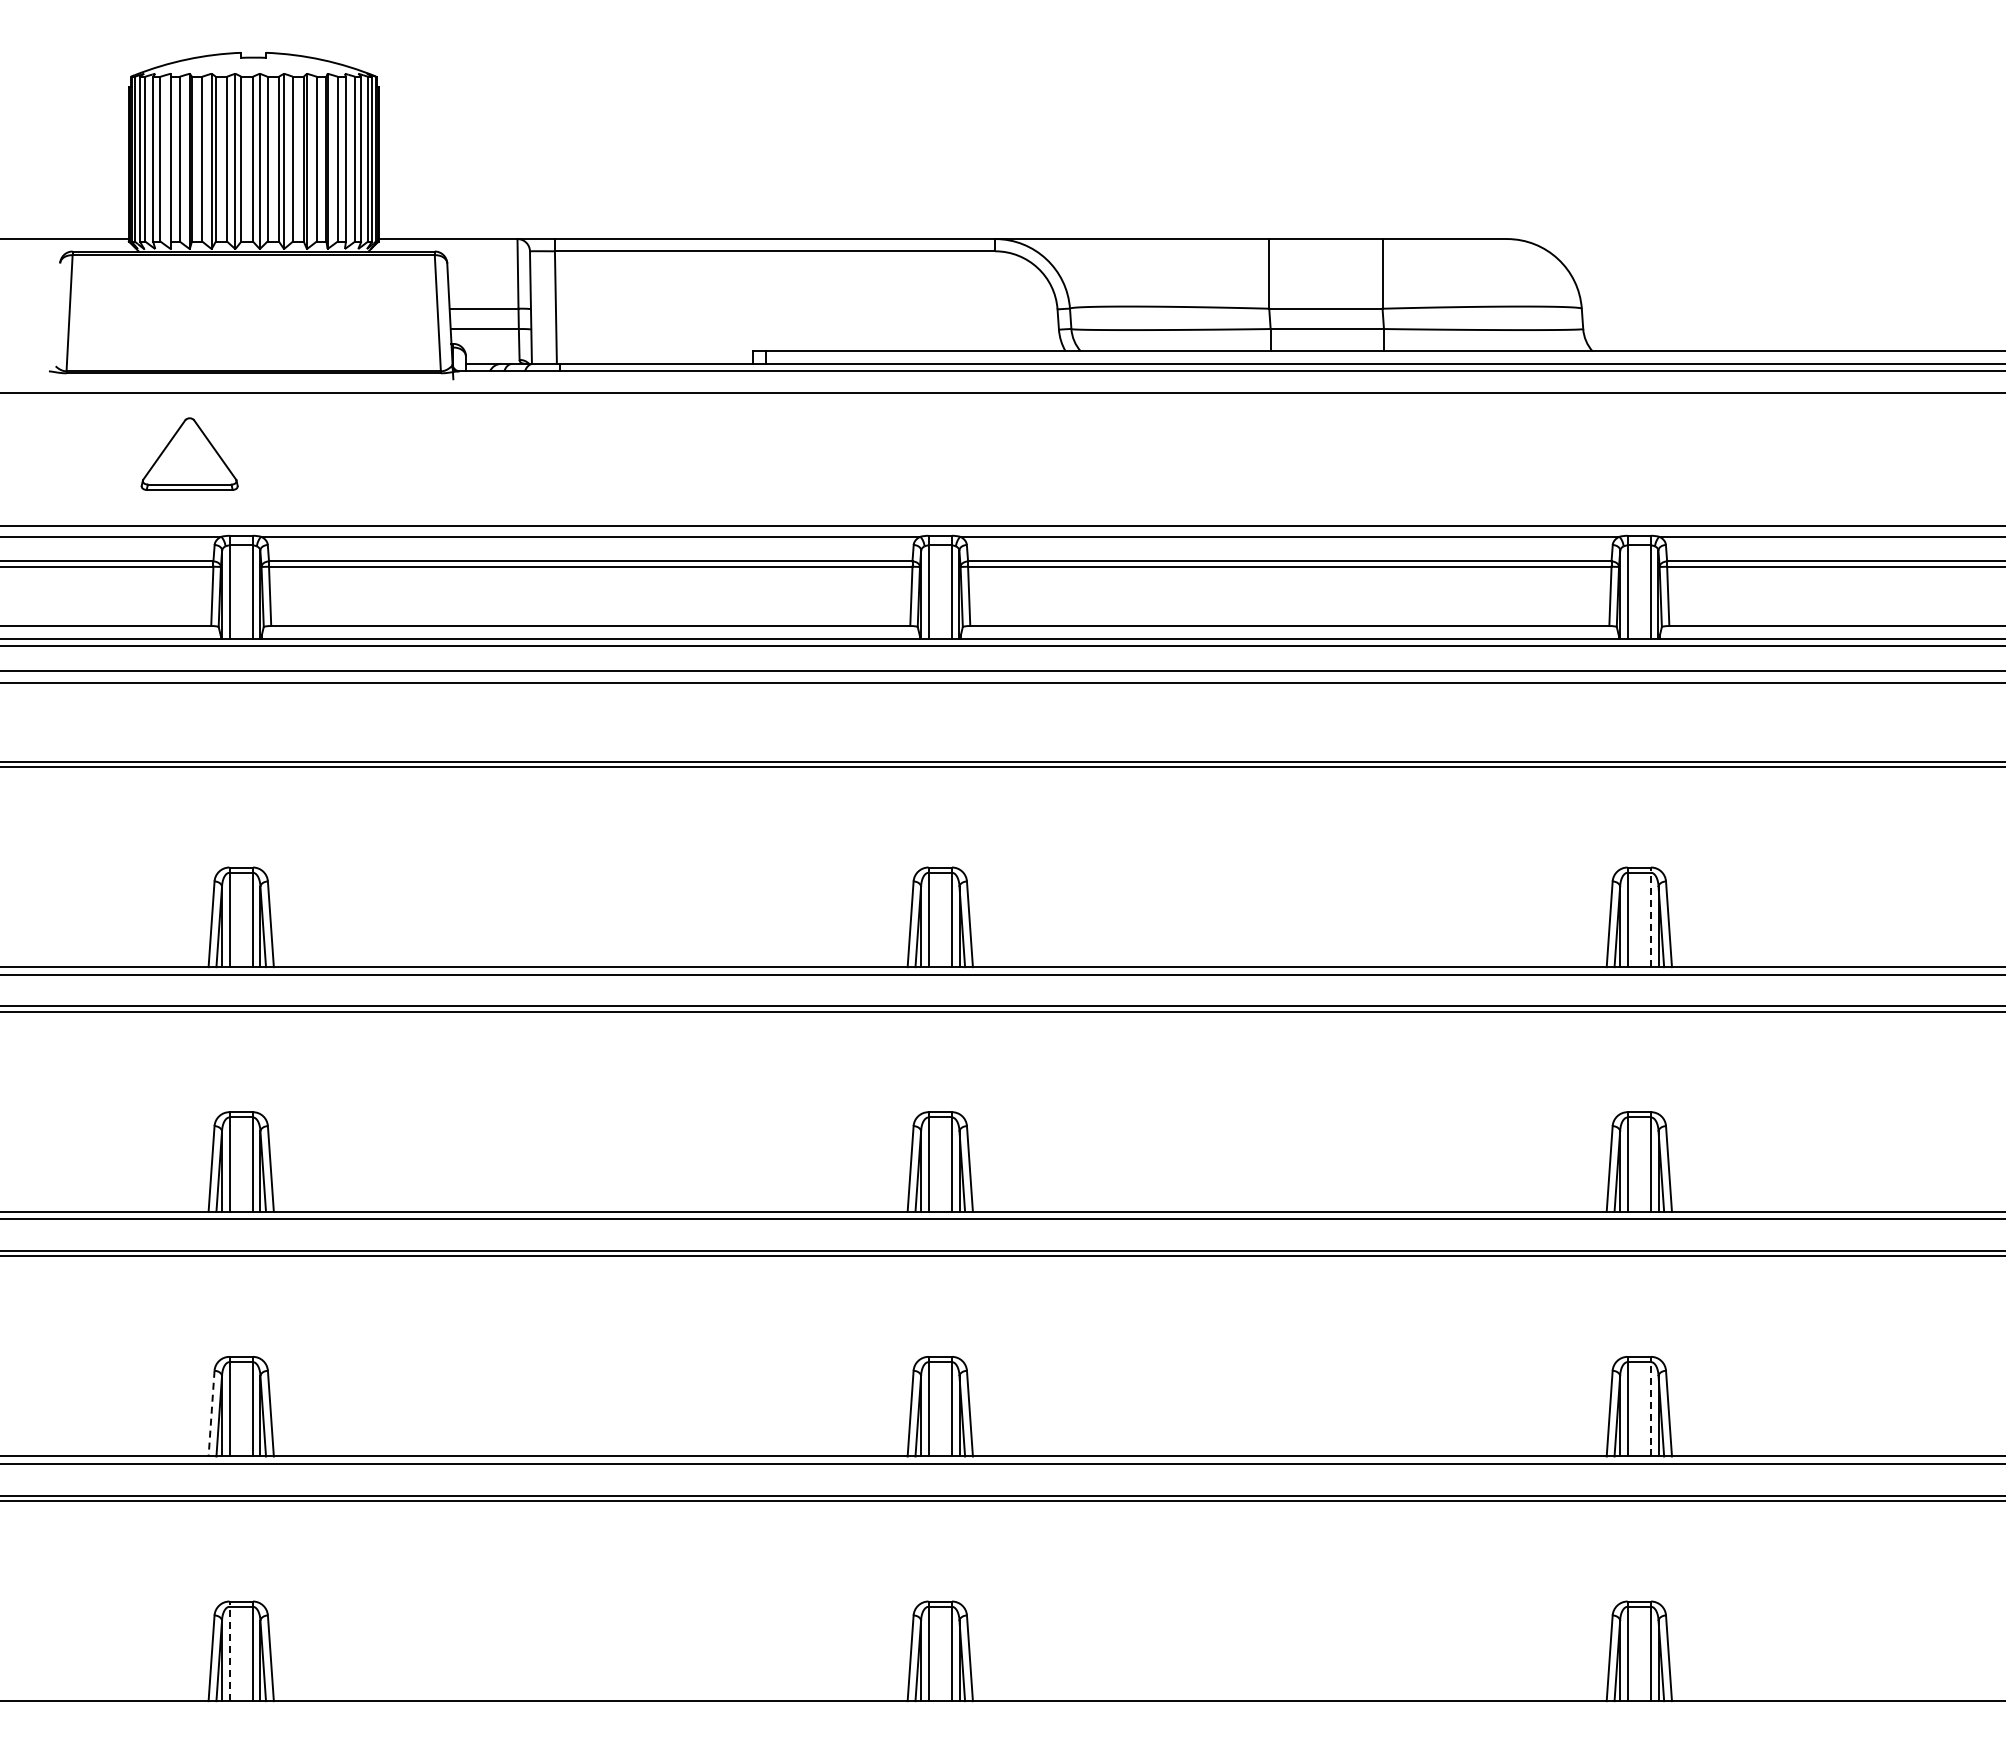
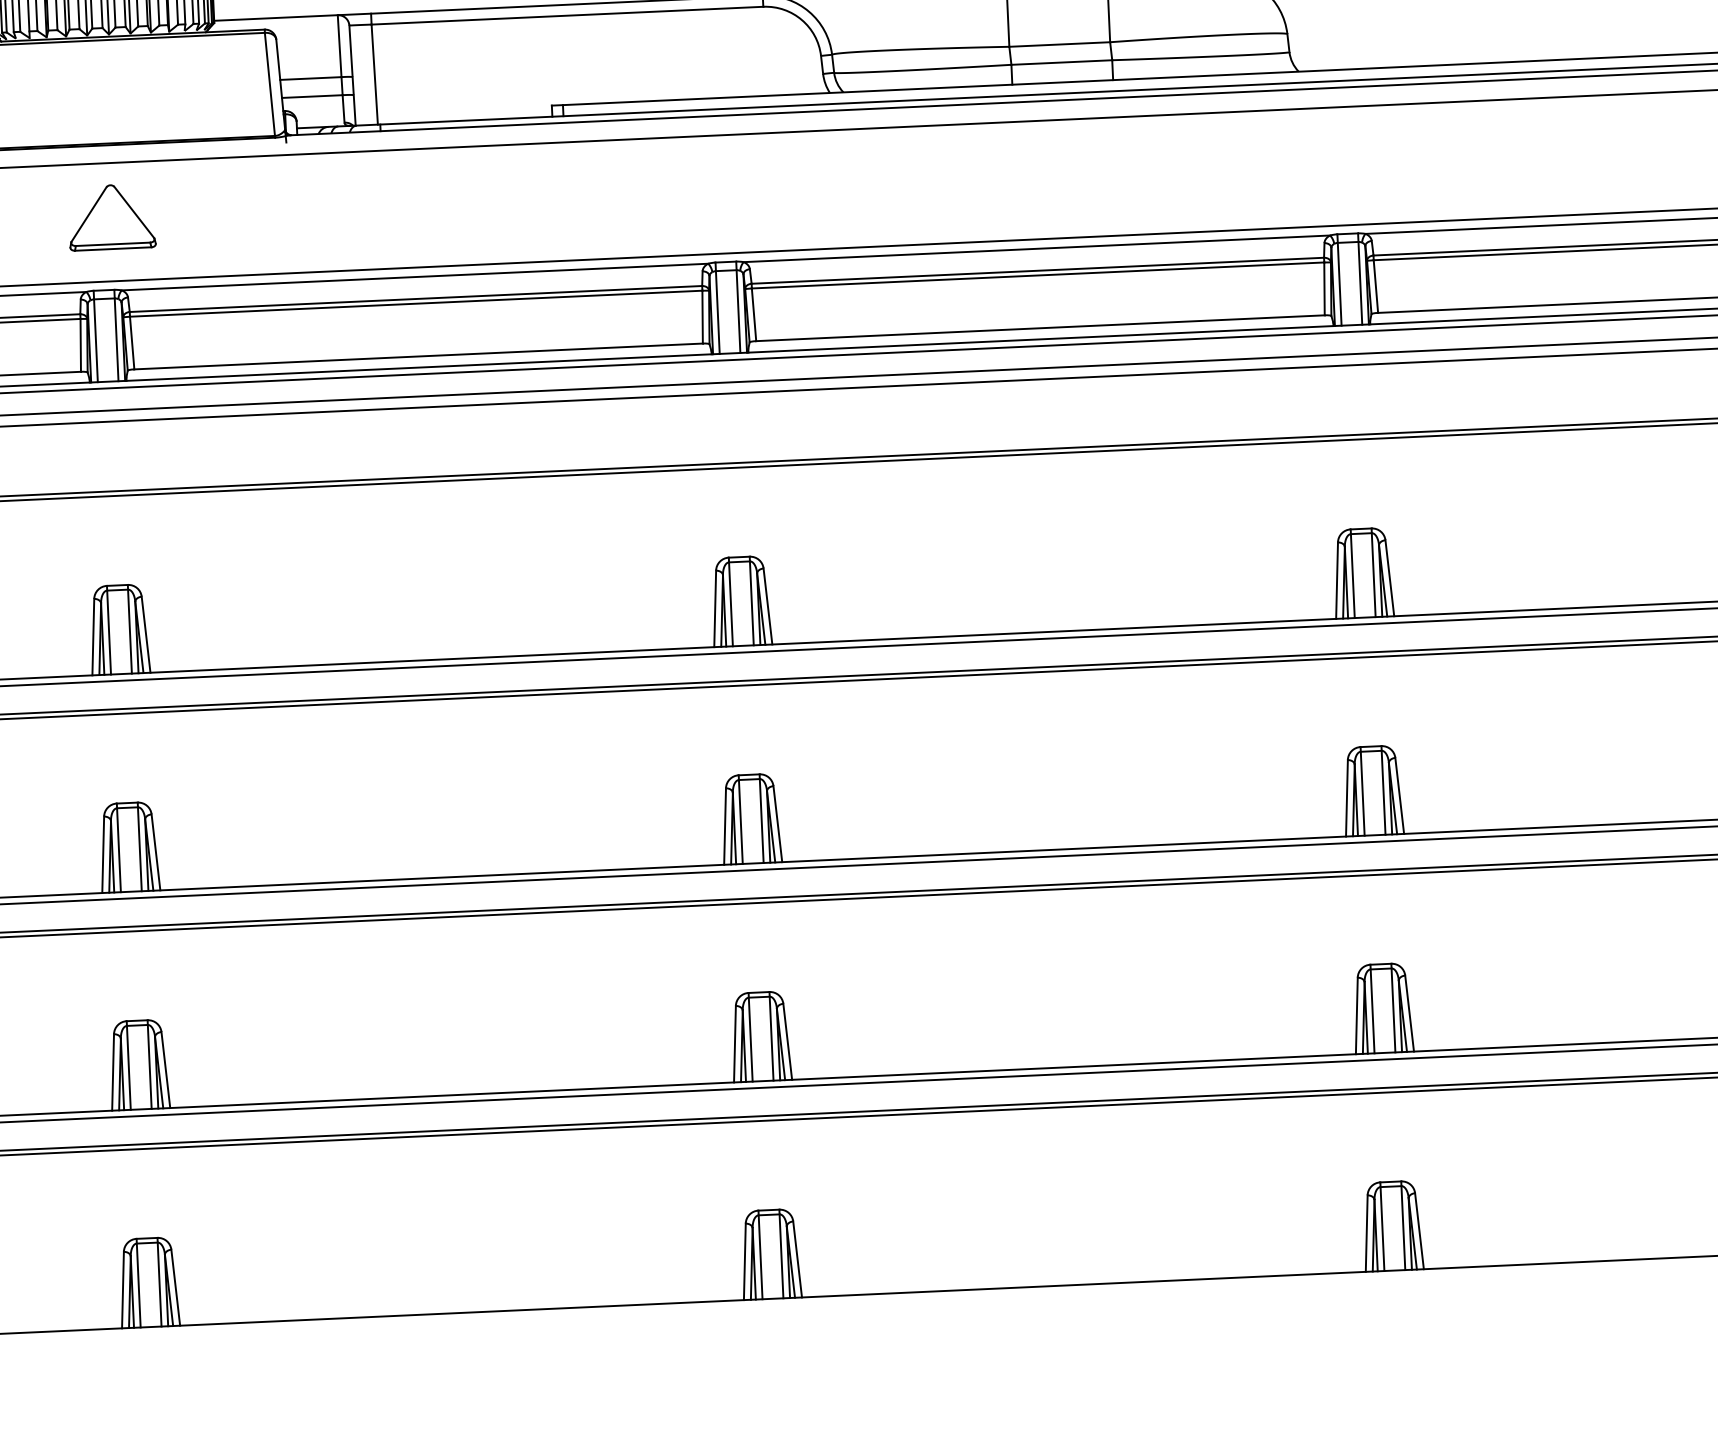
part: (189, 453) -> (111, 216), moved
line: (1651, 917) -> (1373, 572), dashed -> solid
line: (1651, 1406) -> (1393, 1007), dashed -> solid
line: (211, 1413) -> (113, 1072), dashed -> solid
line: (229, 1651) -> (138, 1283), dashed -> solid

